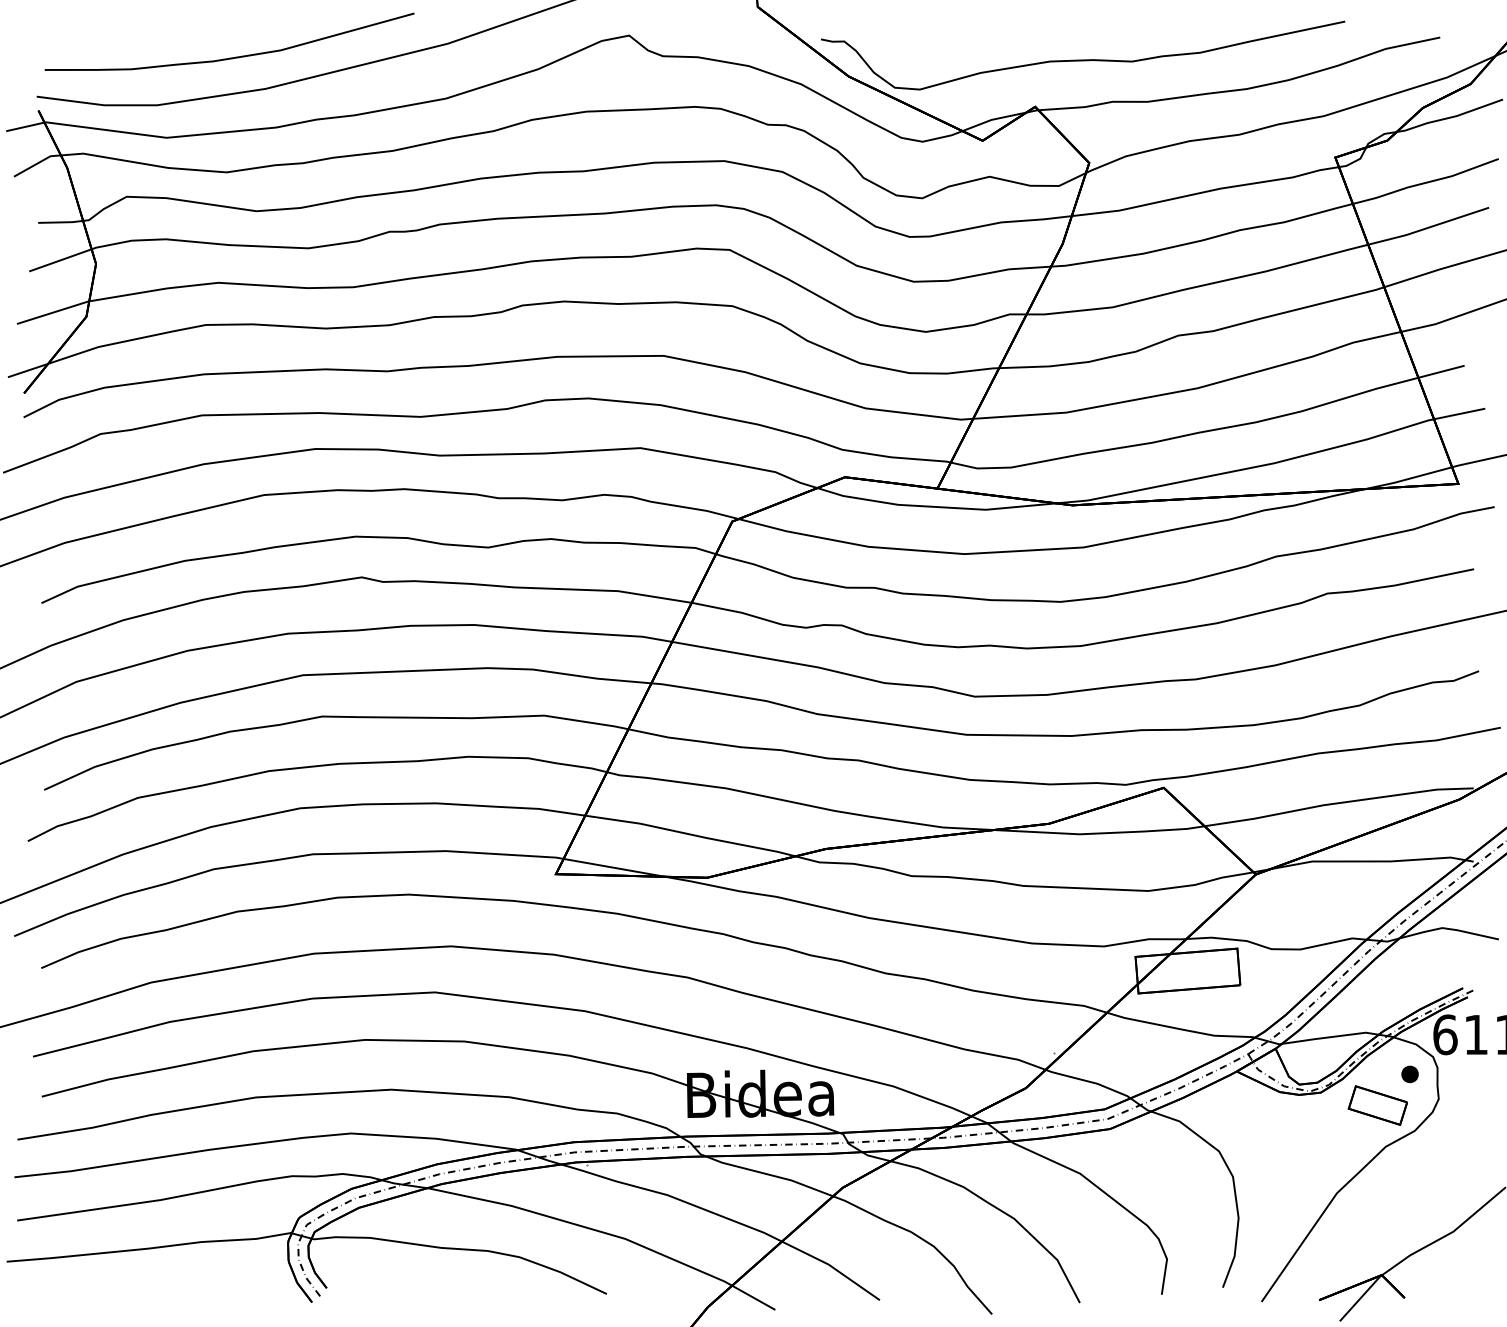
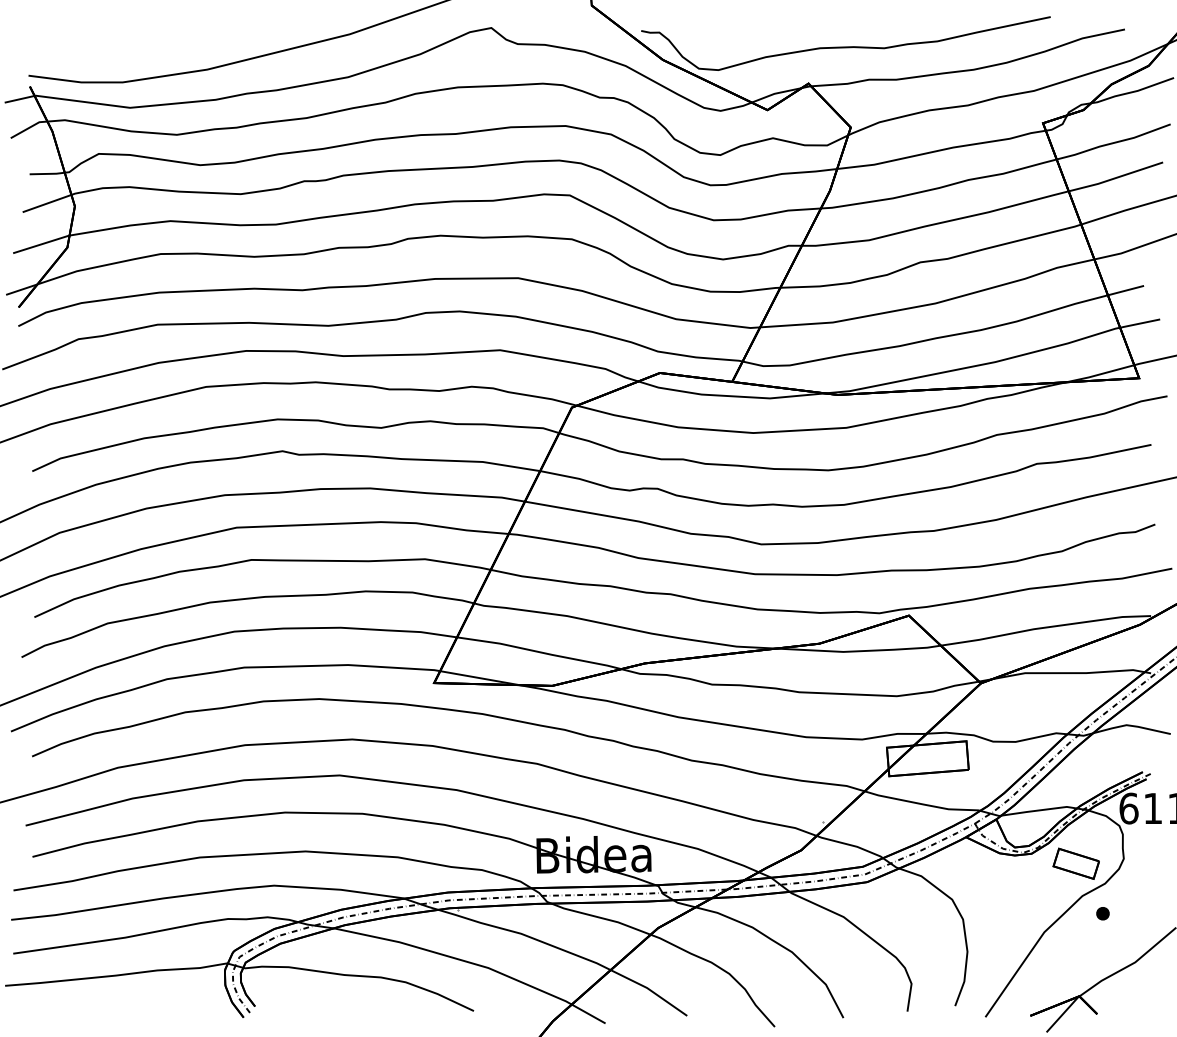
curve: (229, 57) -> (179, 45), removed
part: (1409, 1073) -> (1102, 913), moved

